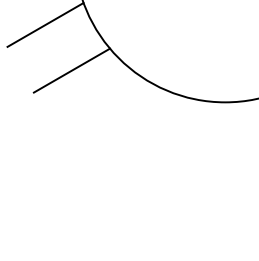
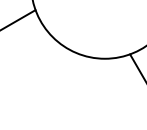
line: (71, 69) -> (29, 42), removed

